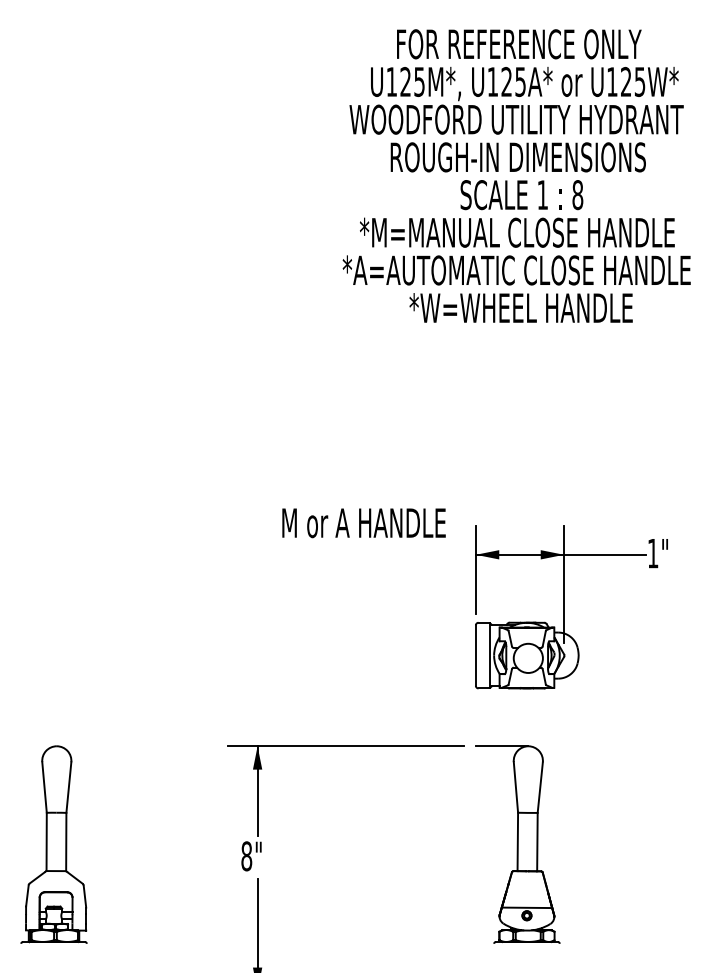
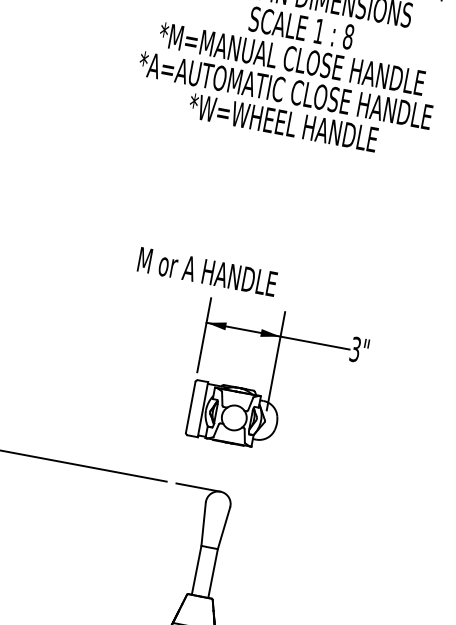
text: (363, 523) -> (206, 272), moved
text: (653, 553) -> (355, 349), 1" -> 3"

